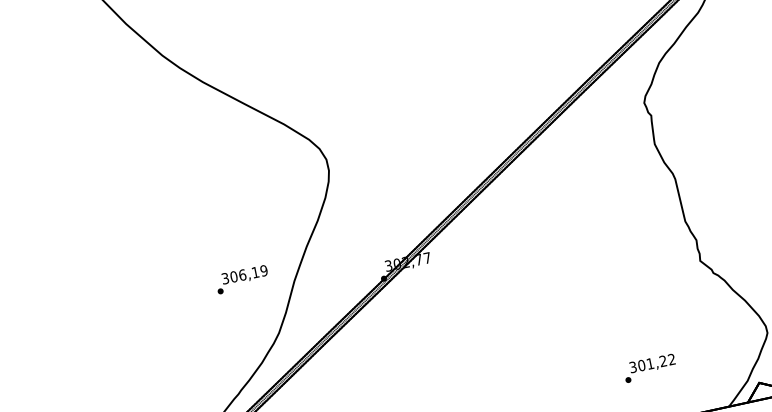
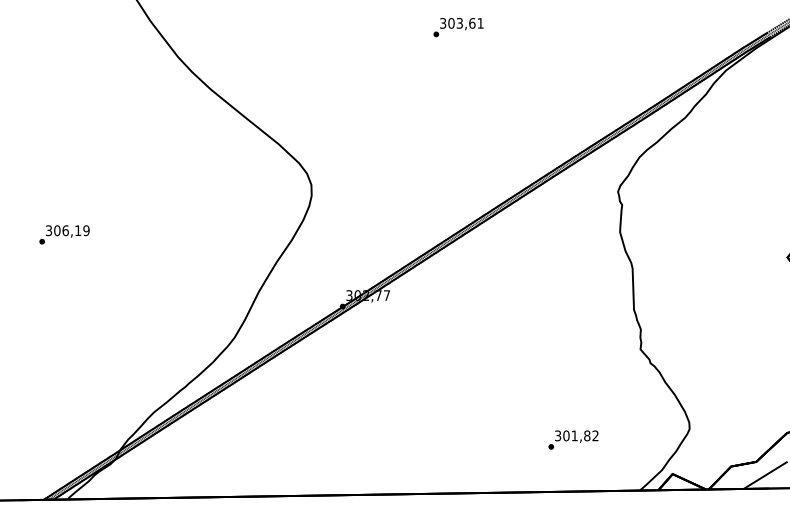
text: (242, 279) -> (64, 234), moved
text: (663, 360) -> (587, 435), 301,22 -> 301,82

